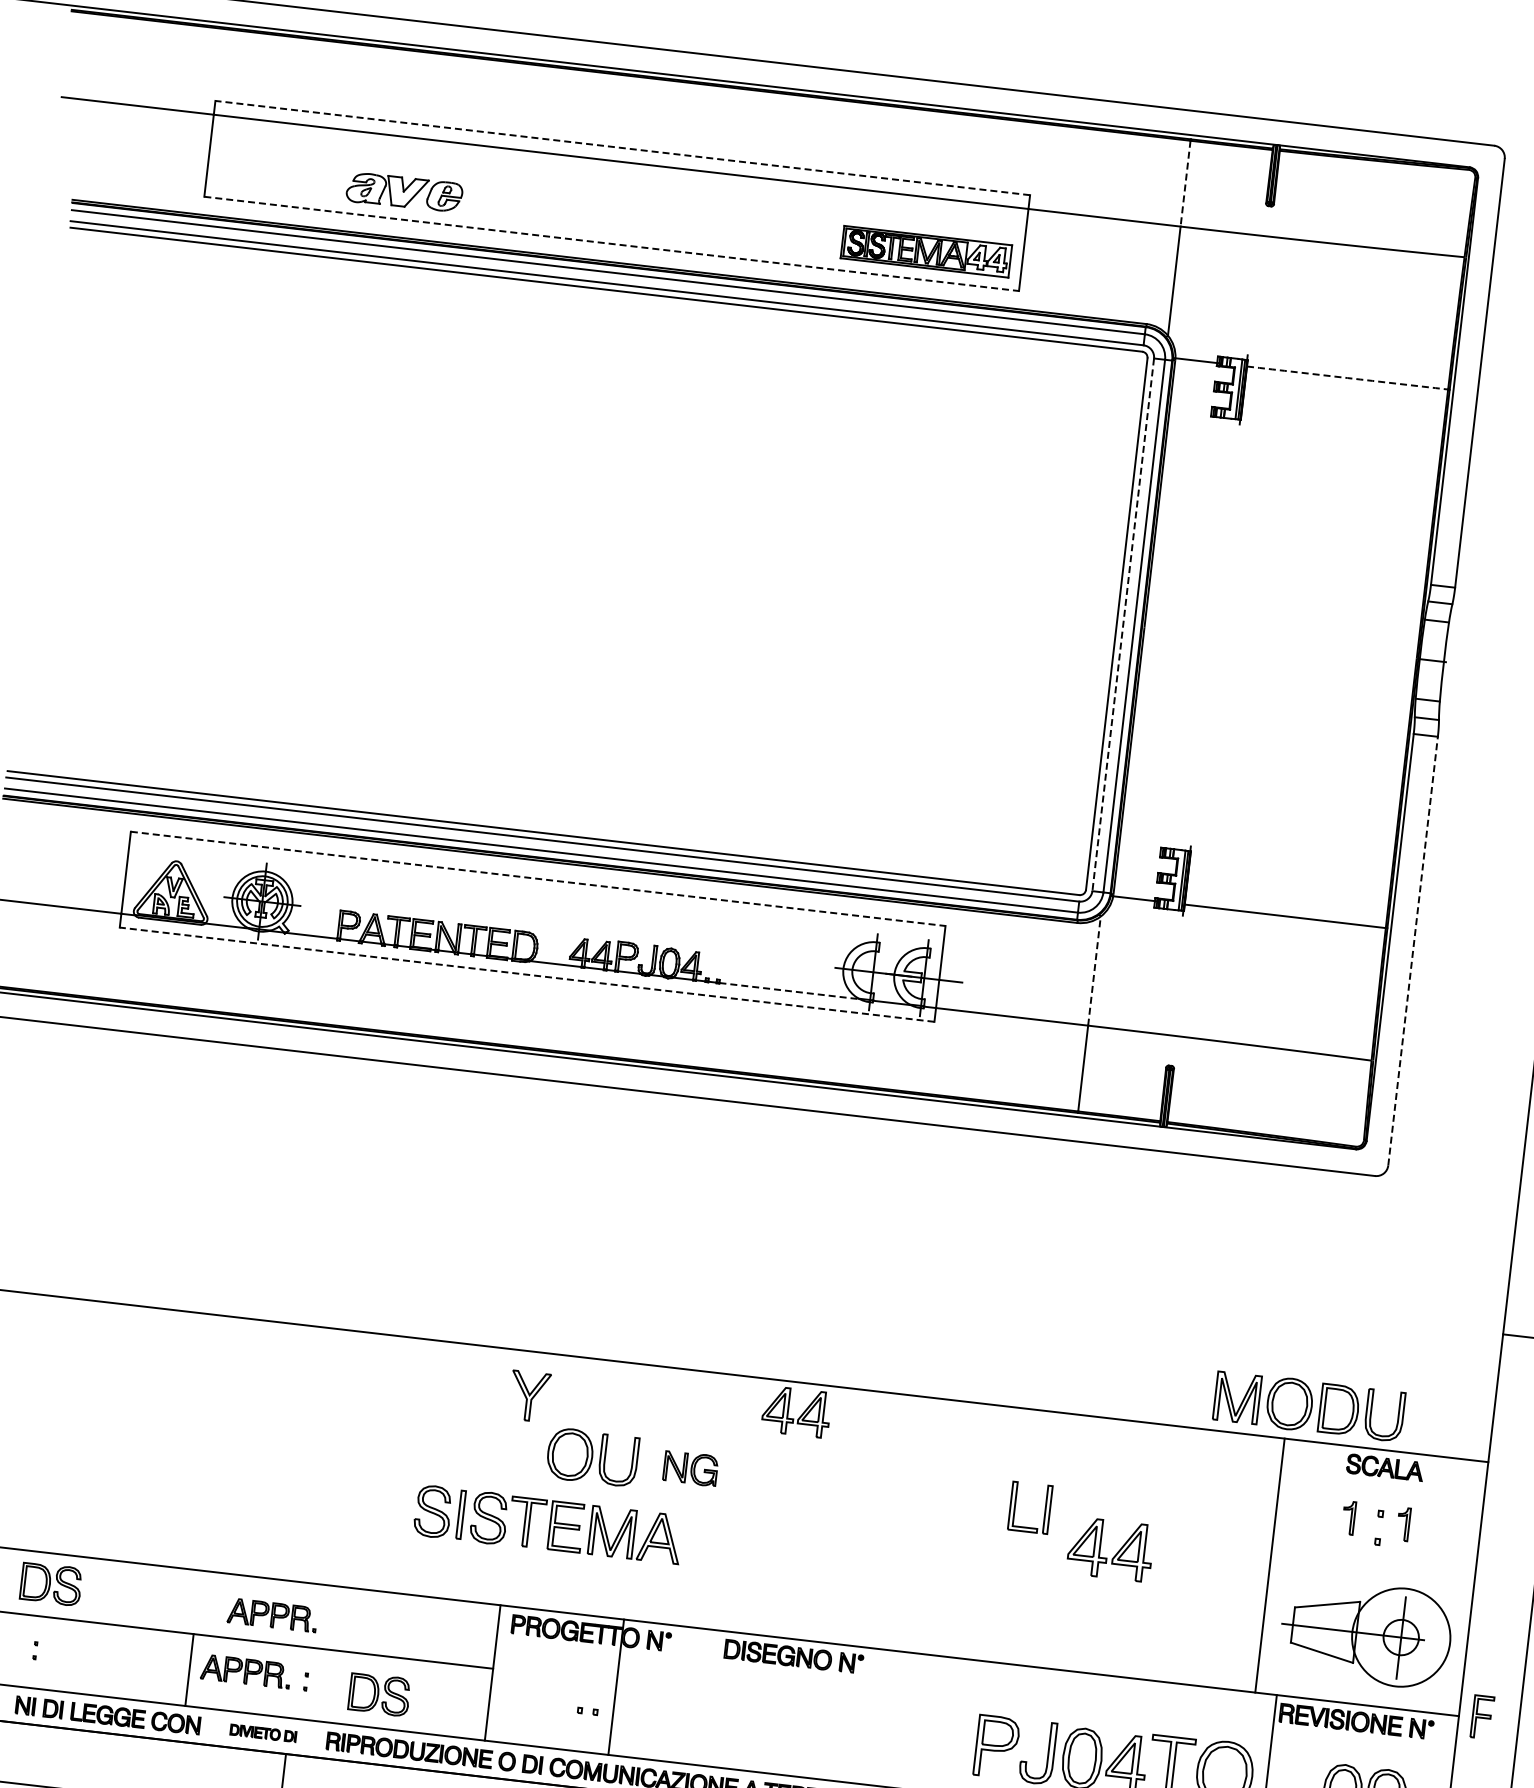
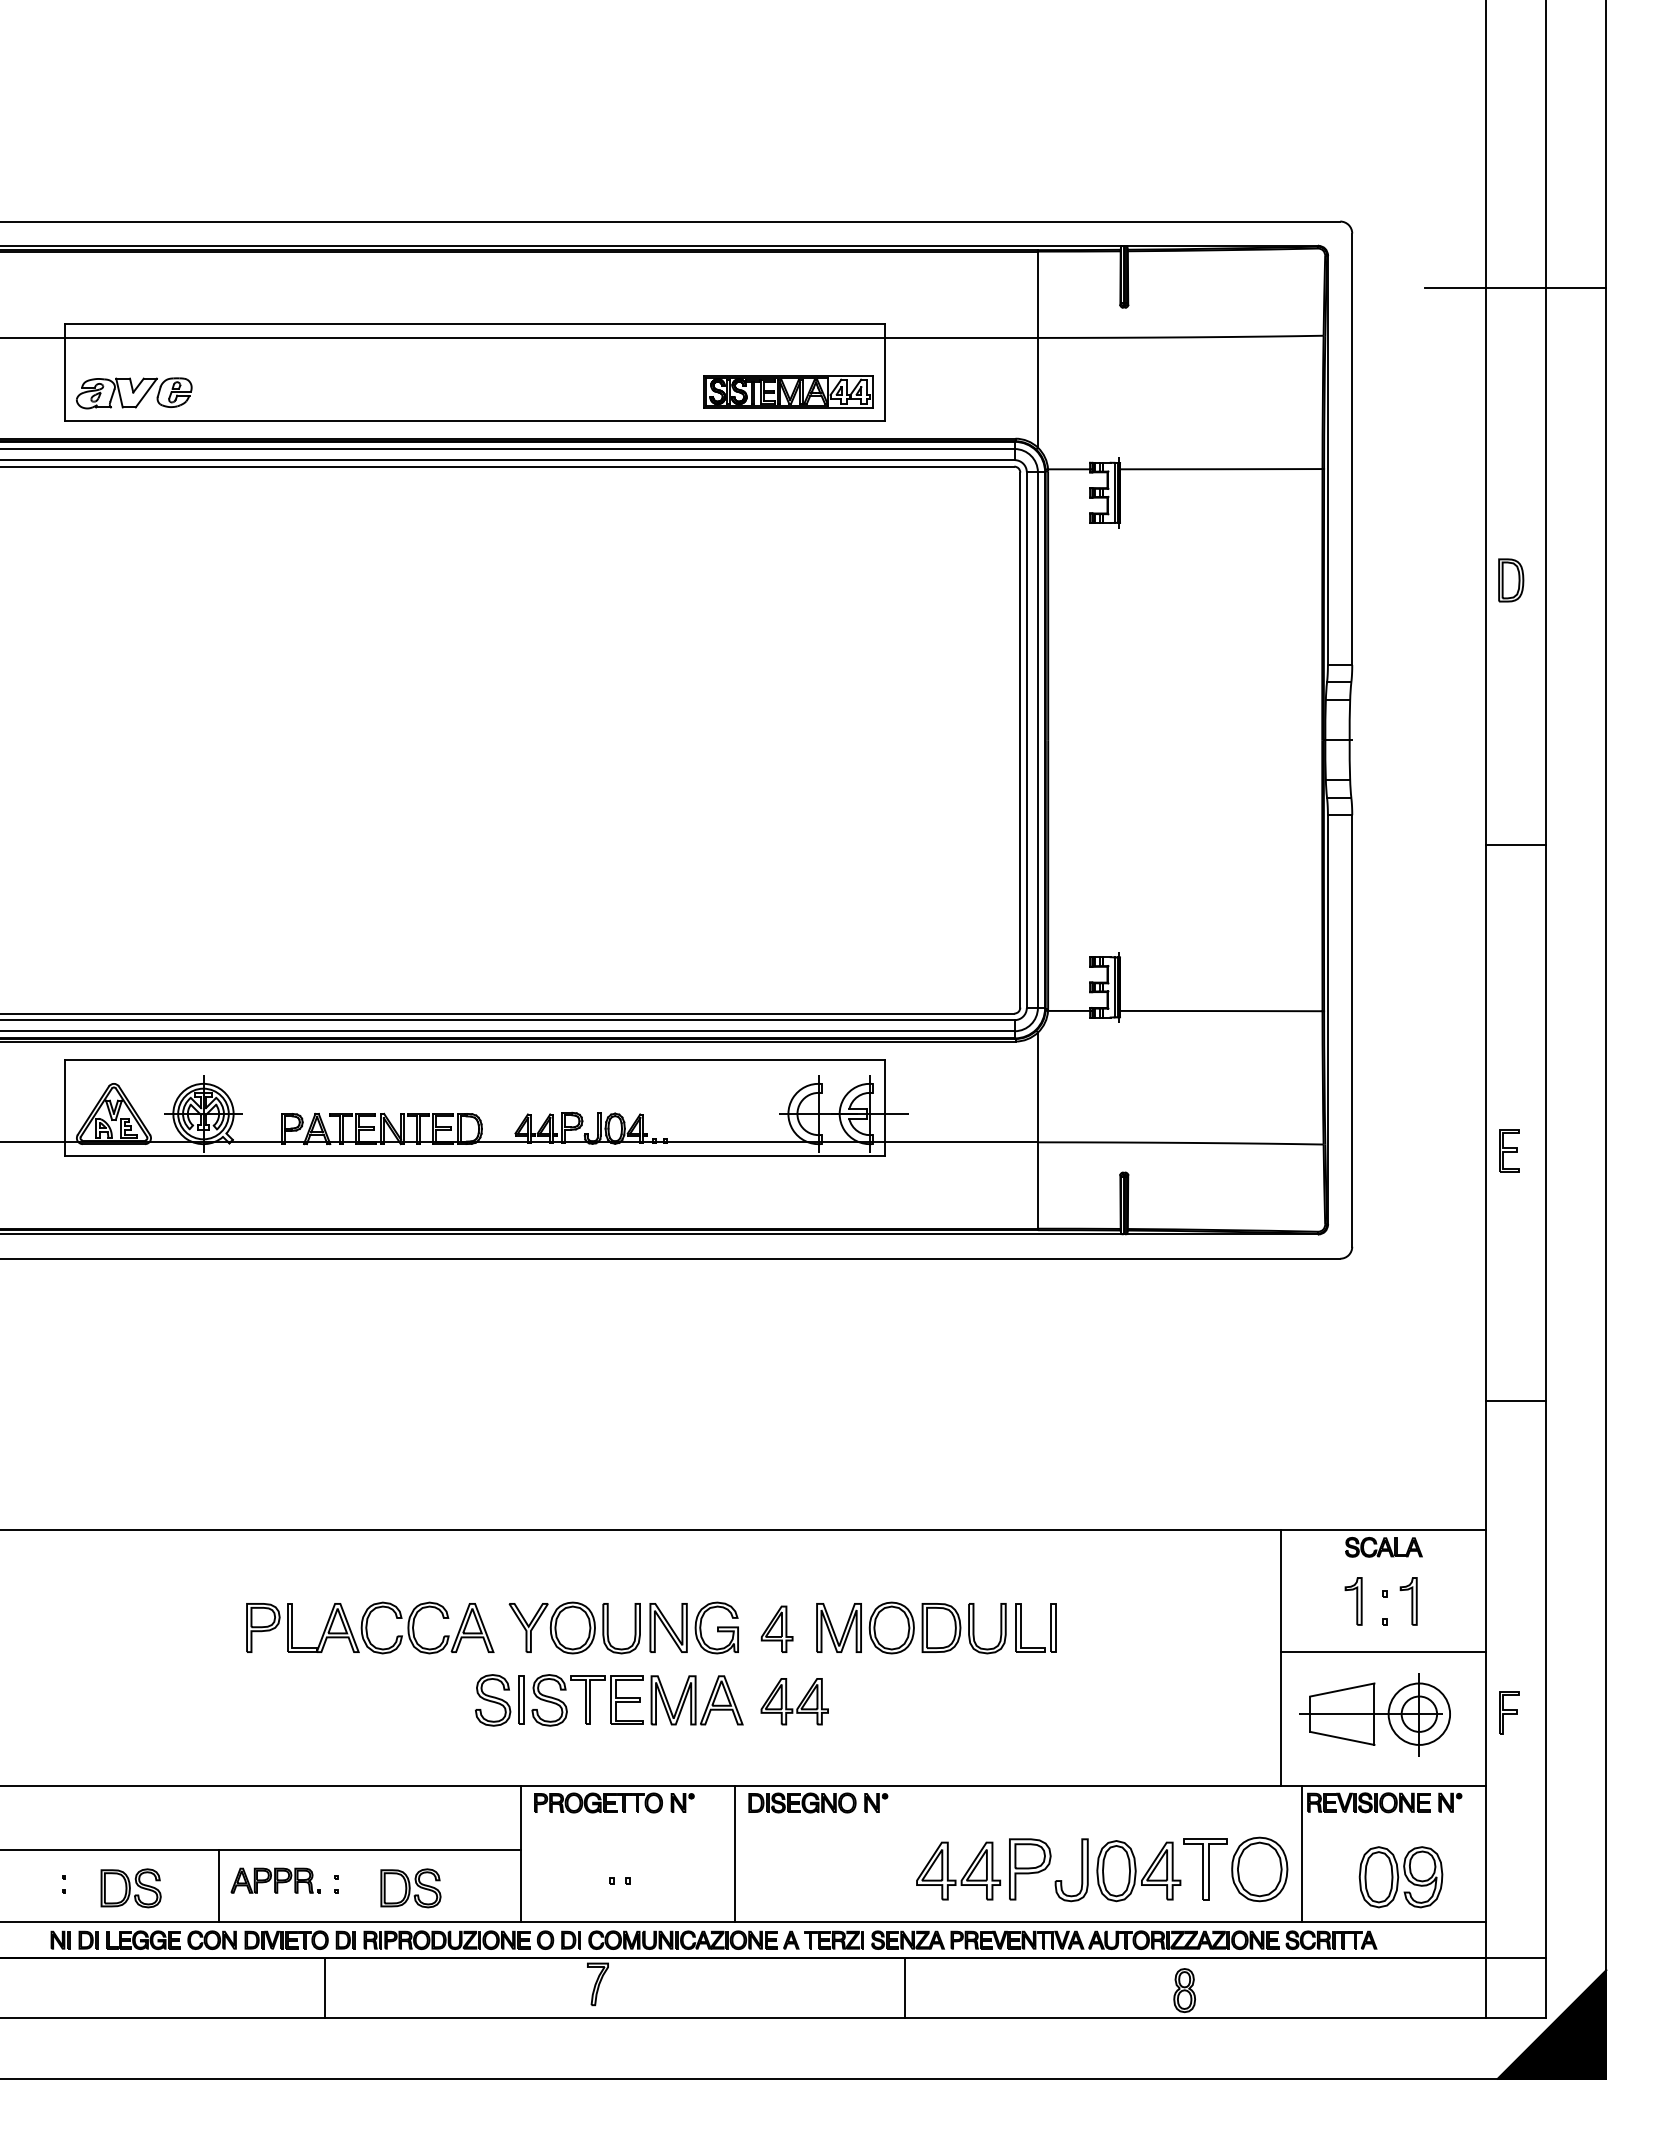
line: (622, 148) -> (474, 324), dashed -> solid
line: (1185, 184) -> (1038, 295), dashed -> solid
part: (404, 192) -> (134, 393), moved
line: (612, 243) -> (475, 420), dashed -> solid
arc: (1347, 378) -> (1221, 469), dashed -> solid
line: (1122, 625) -> (1026, 740), dashed -> solid
line: (538, 878) -> (475, 1059), dashed -> solid
line: (1413, 950) -> (1352, 1030), dashed -> solid
line: (1094, 971) -> (1038, 1087), dashed -> solid
line: (526, 974) -> (474, 1156), dashed -> solid
line: (789, 991) -> (737, 1142), dashed -> solid
part: (529, 1396) -> (528, 1627), moved
part: (1309, 1405) -> (911, 1627), moved
part: (796, 1411) -> (794, 1701), moved
part: (369, 1430) -> (370, 1627), added
part: (690, 1468) -> (693, 1627), size x1.67
part: (772, 1478) -> (776, 1628), added
part: (1348, 1518) -> (1353, 1601), size x1.43
part: (1403, 1524) -> (1408, 1601), size x1.43
part: (548, 1525) -> (609, 1700), moved
part: (1115, 1554) -> (963, 1875), moved
line: (1371, 1571) -> (1382, 1651), added
part: (50, 1584) -> (130, 1888), moved
part: (272, 1614) -> (295, 1821), removed
circle: (1401, 1636) -> (1419, 1713), size x0.62
line: (616, 1686) -> (735, 1853), moved
part: (1482, 1716) -> (1509, 1712), moved
part: (262, 1732) -> (299, 1939), size x1.67

